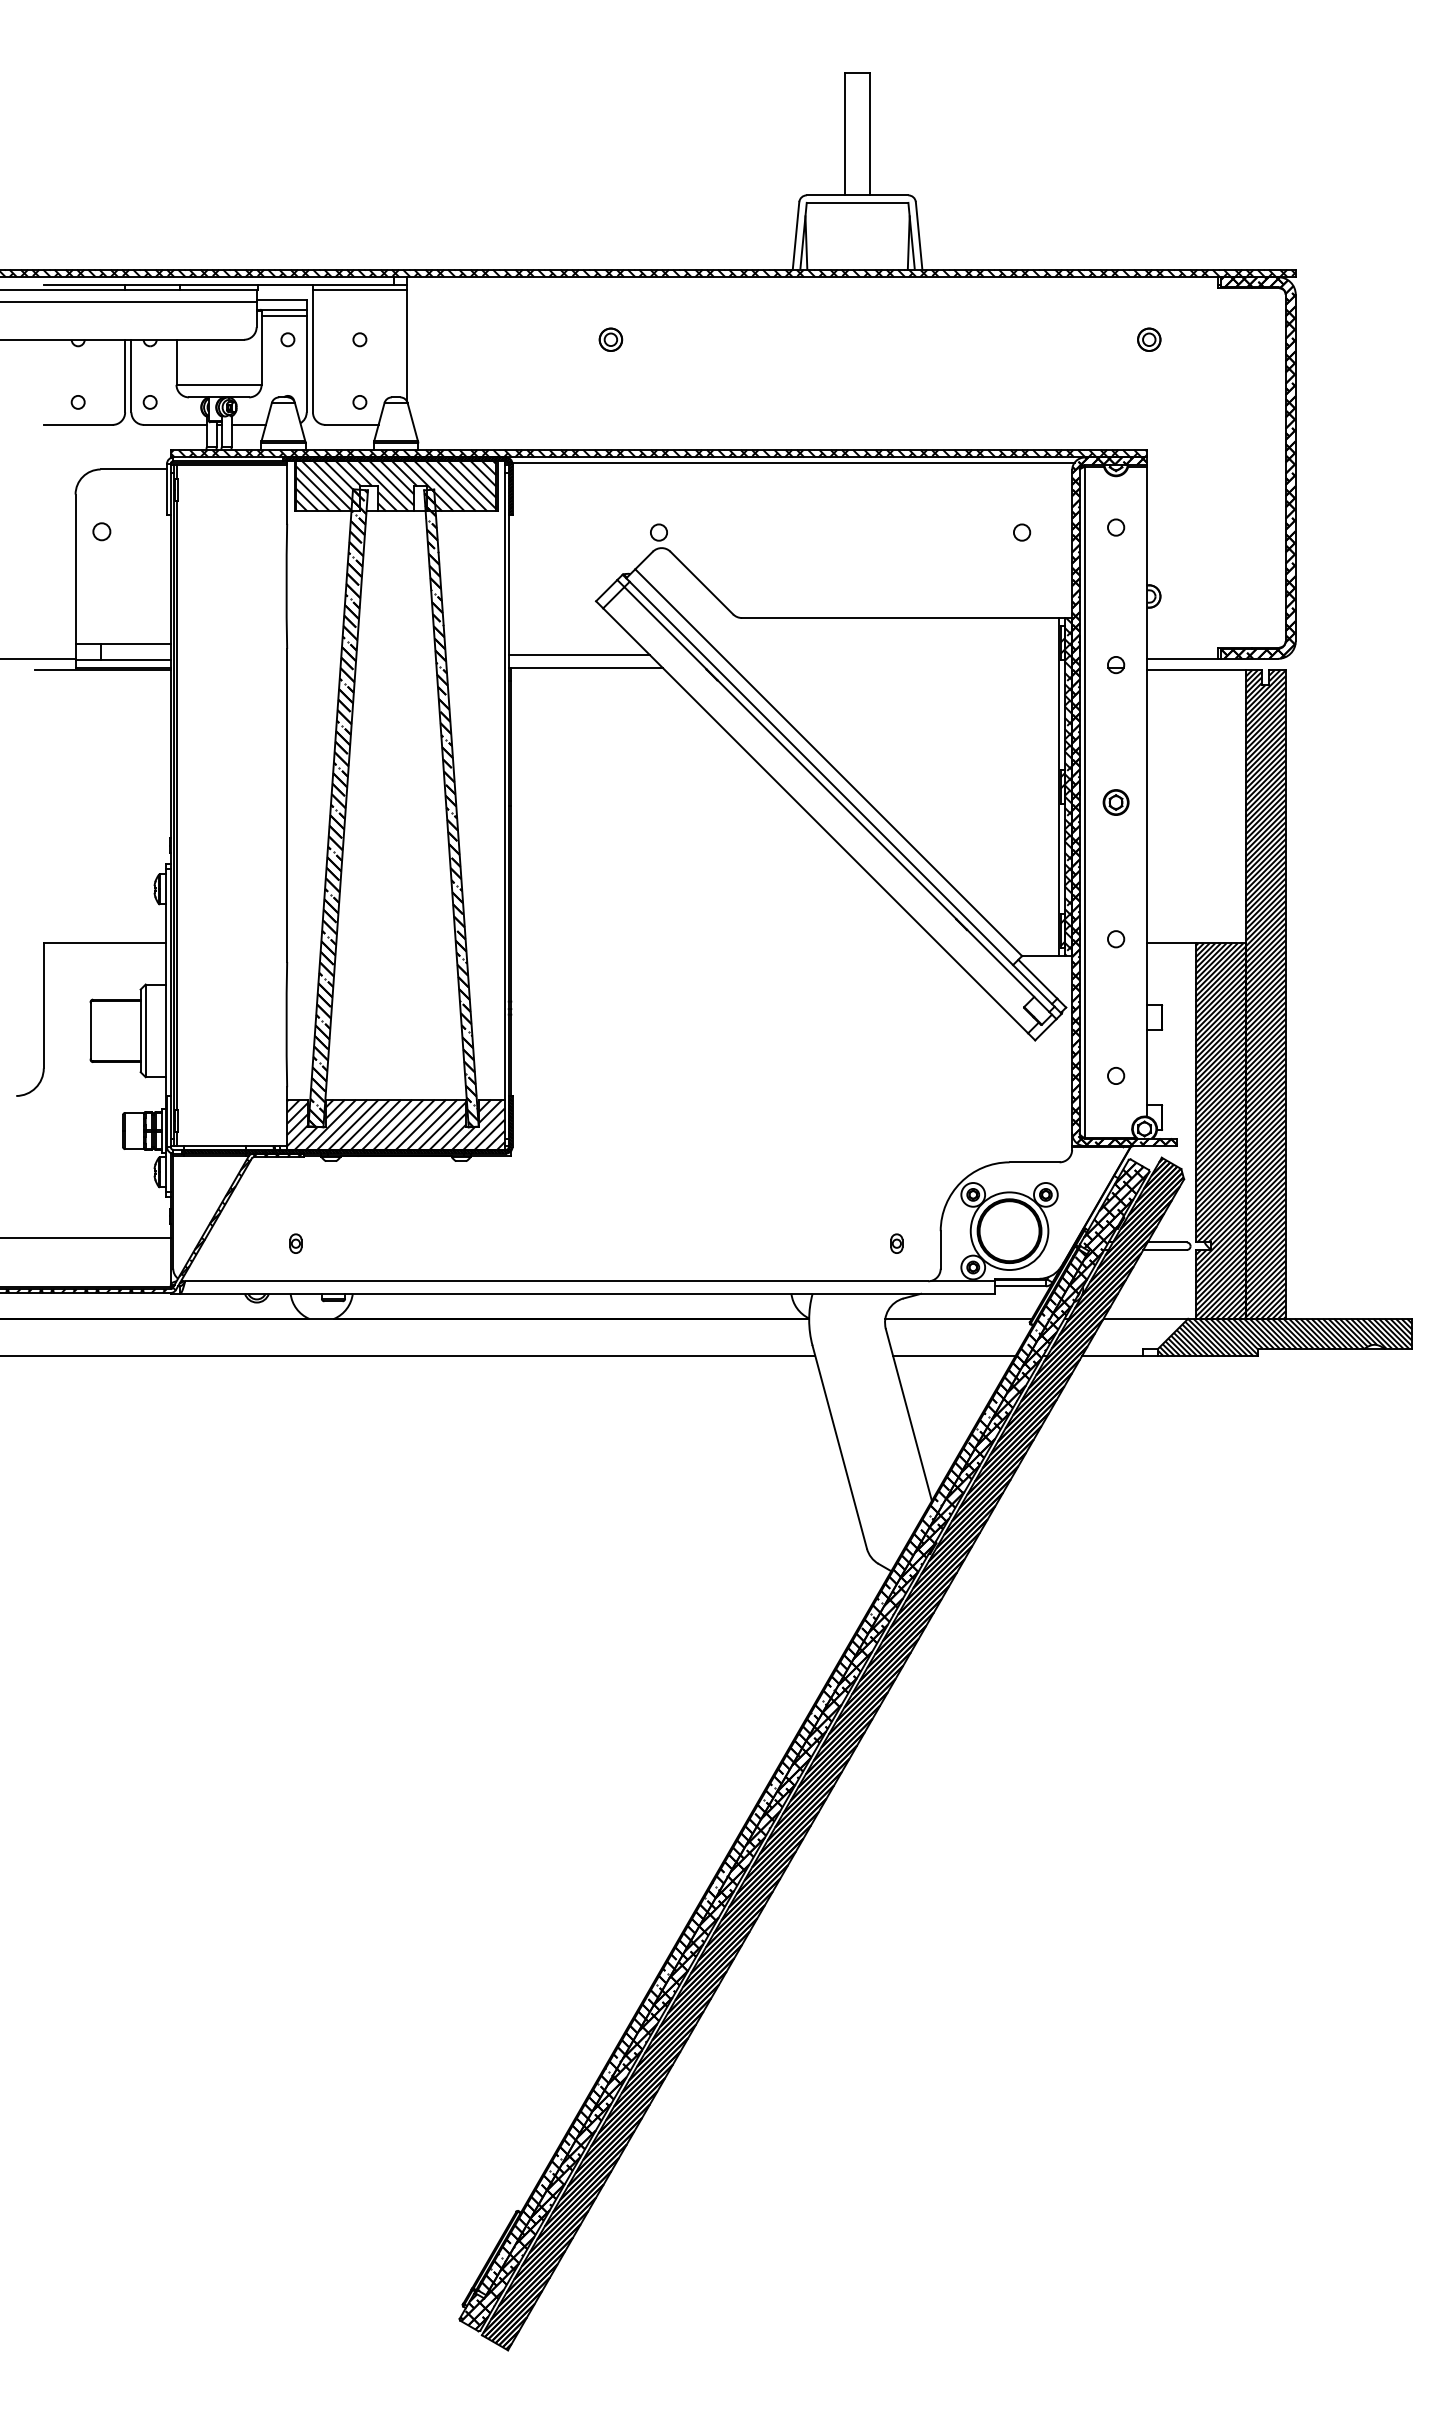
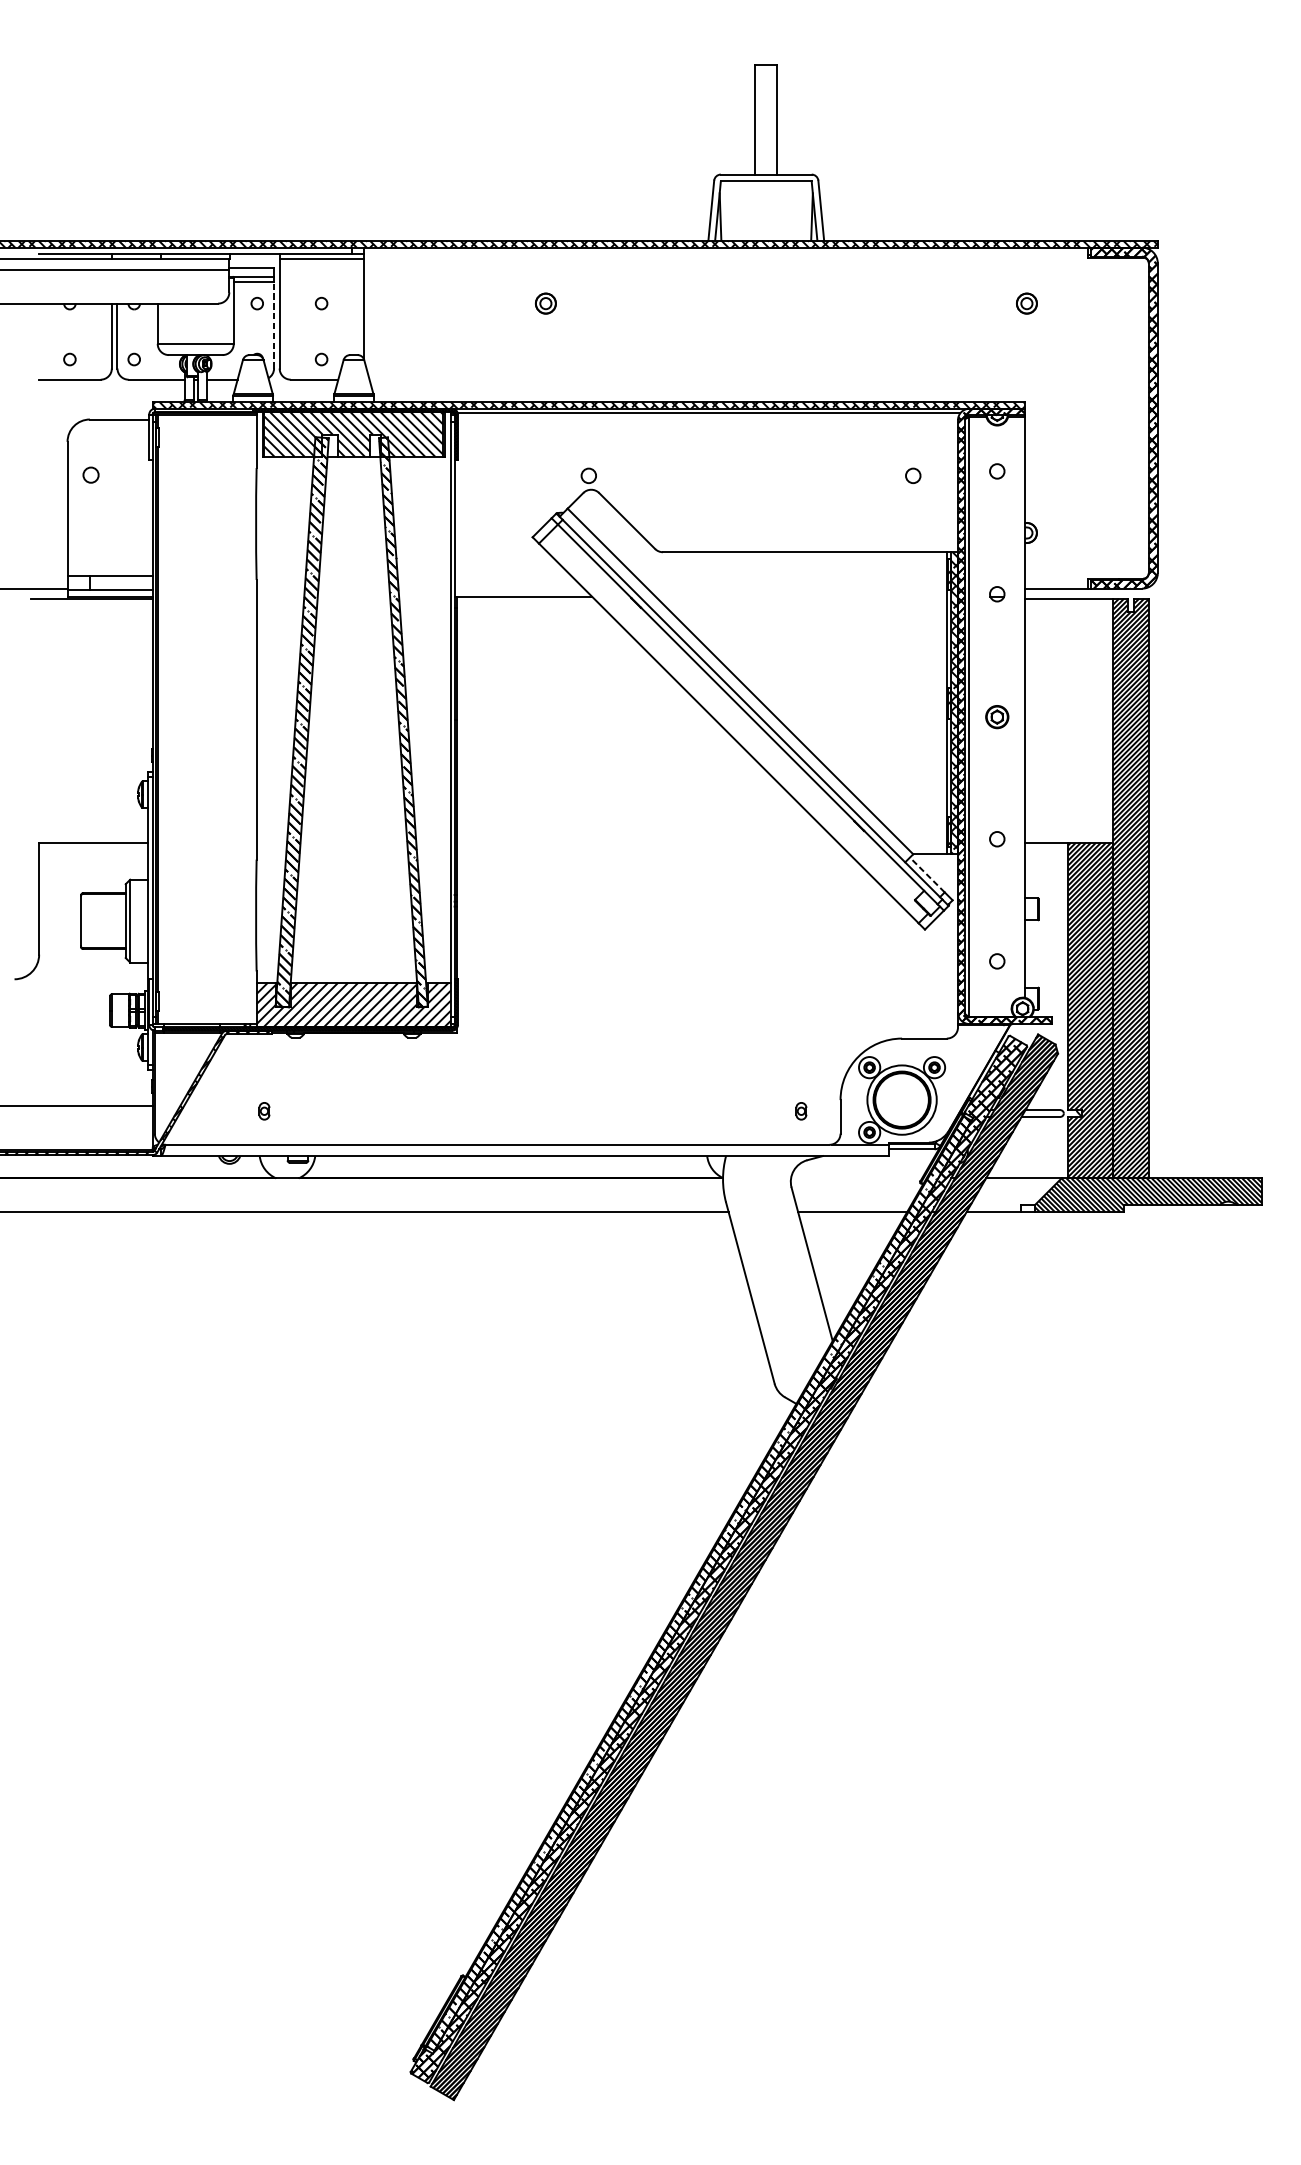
line: (306, 363) -> (273, 324), solid -> dashed
line: (578, 655) -> (516, 585), removed
line: (1037, 979) -> (927, 875), solid -> dashed
line: (958, 1318) -> (856, 1178), removed

